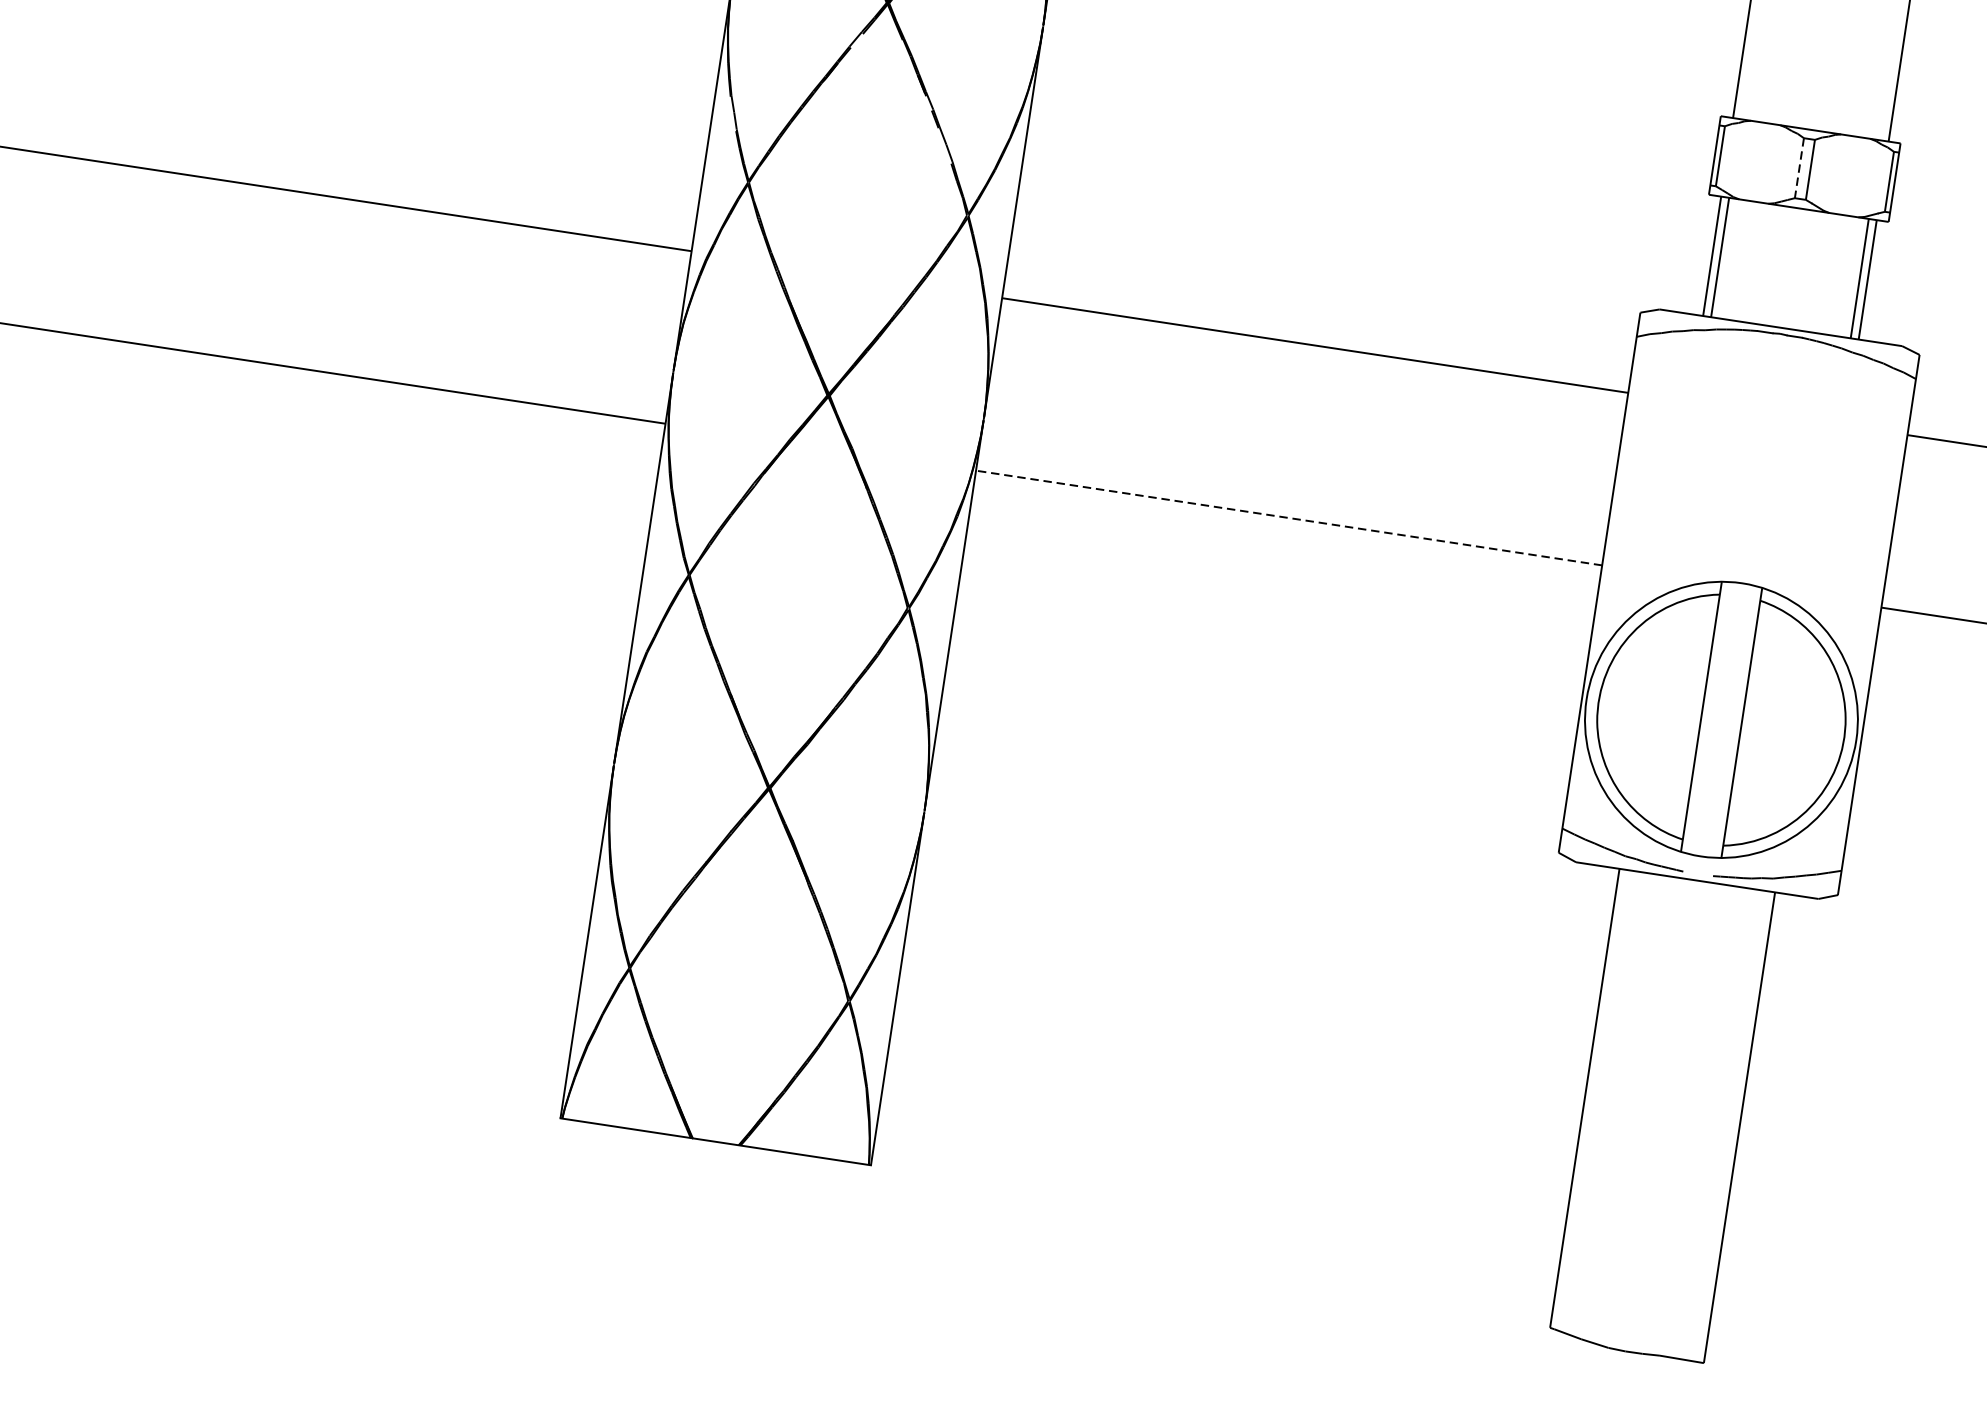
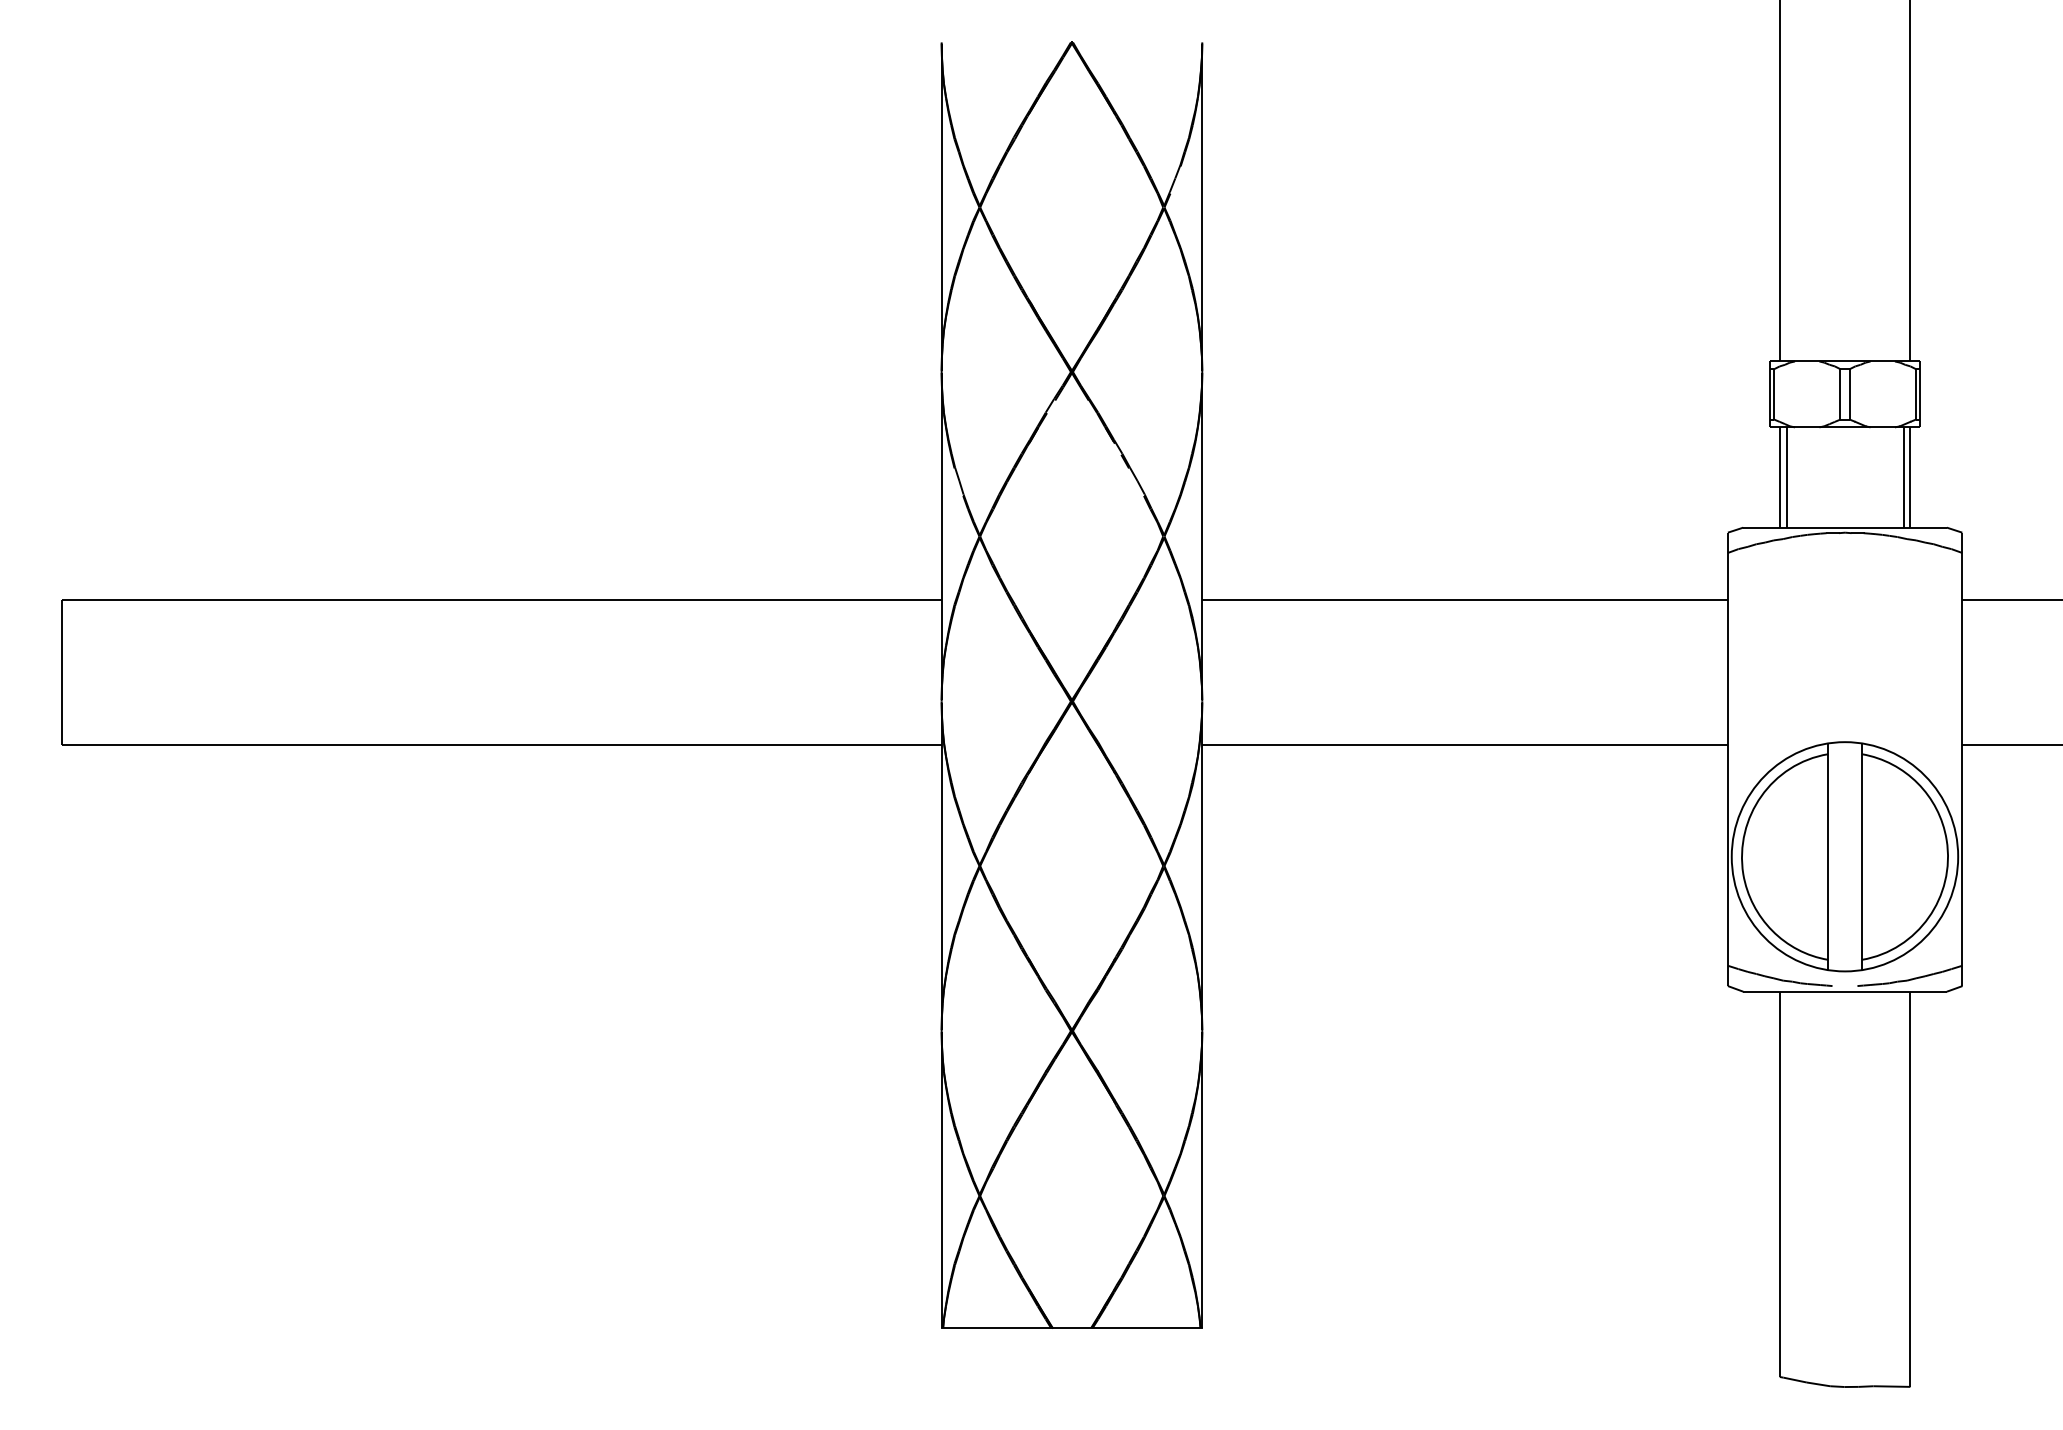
line: (1799, 168) -> (1840, 394), dashed -> solid
line: (1289, 517) -> (1465, 744), dashed -> solid

